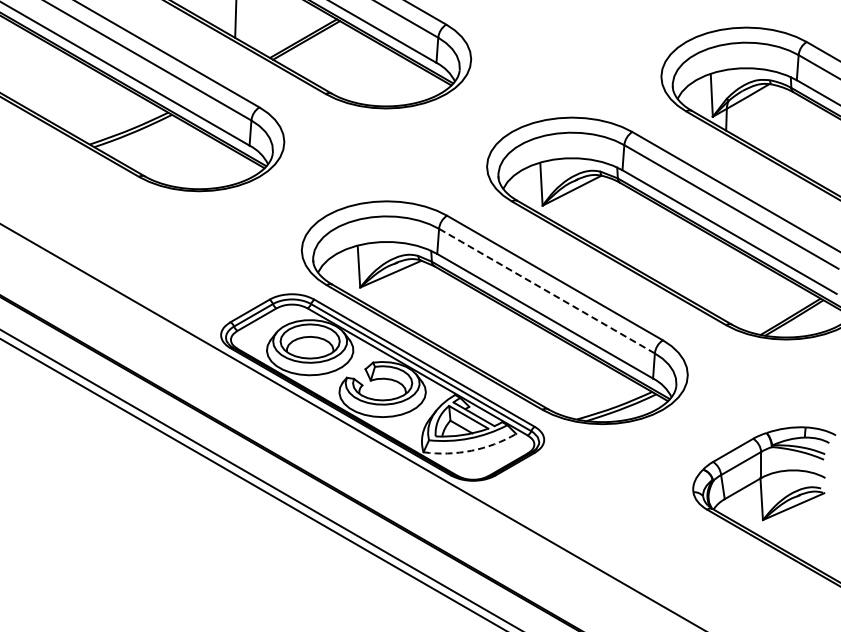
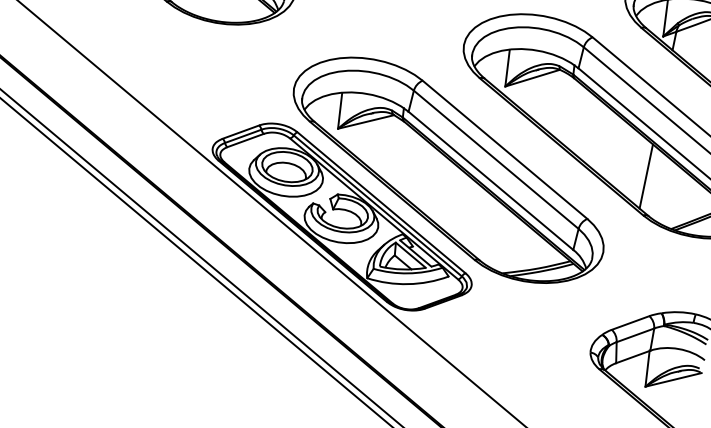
line: (721, 280) -> (646, 176), added
line: (546, 291) -> (495, 160), dashed -> solid
arc: (471, 450) -> (408, 283), dashed -> solid

